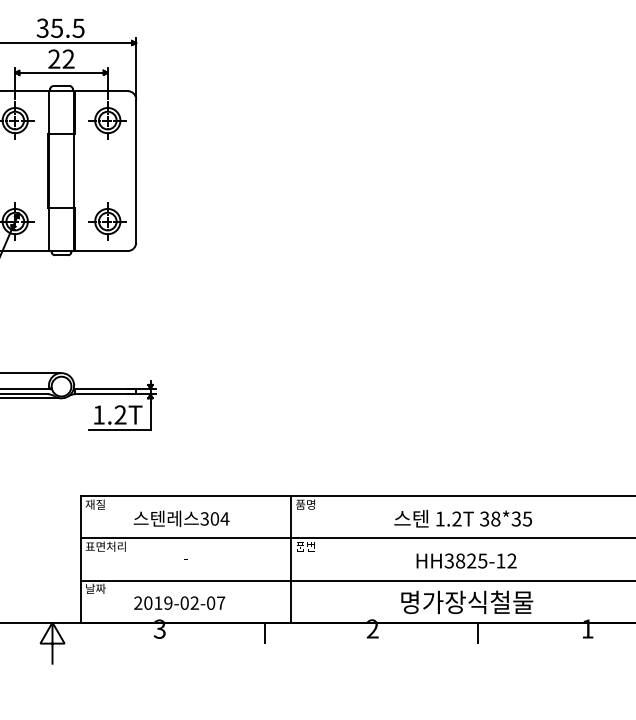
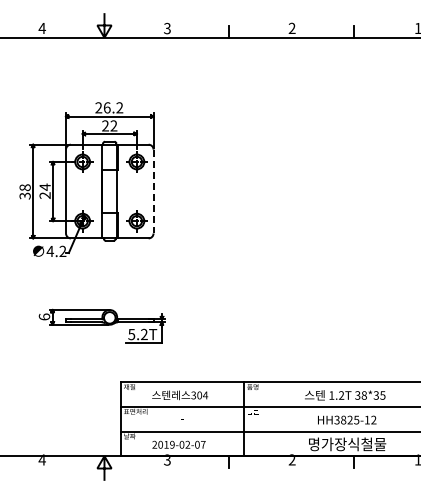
text: (61, 27) -> (109, 107), 35.5 -> 26.2
line: (136, 170) -> (153, 191), solid -> dashed
text: (98, 414) -> (131, 334), 1.2T -> 5.2T

